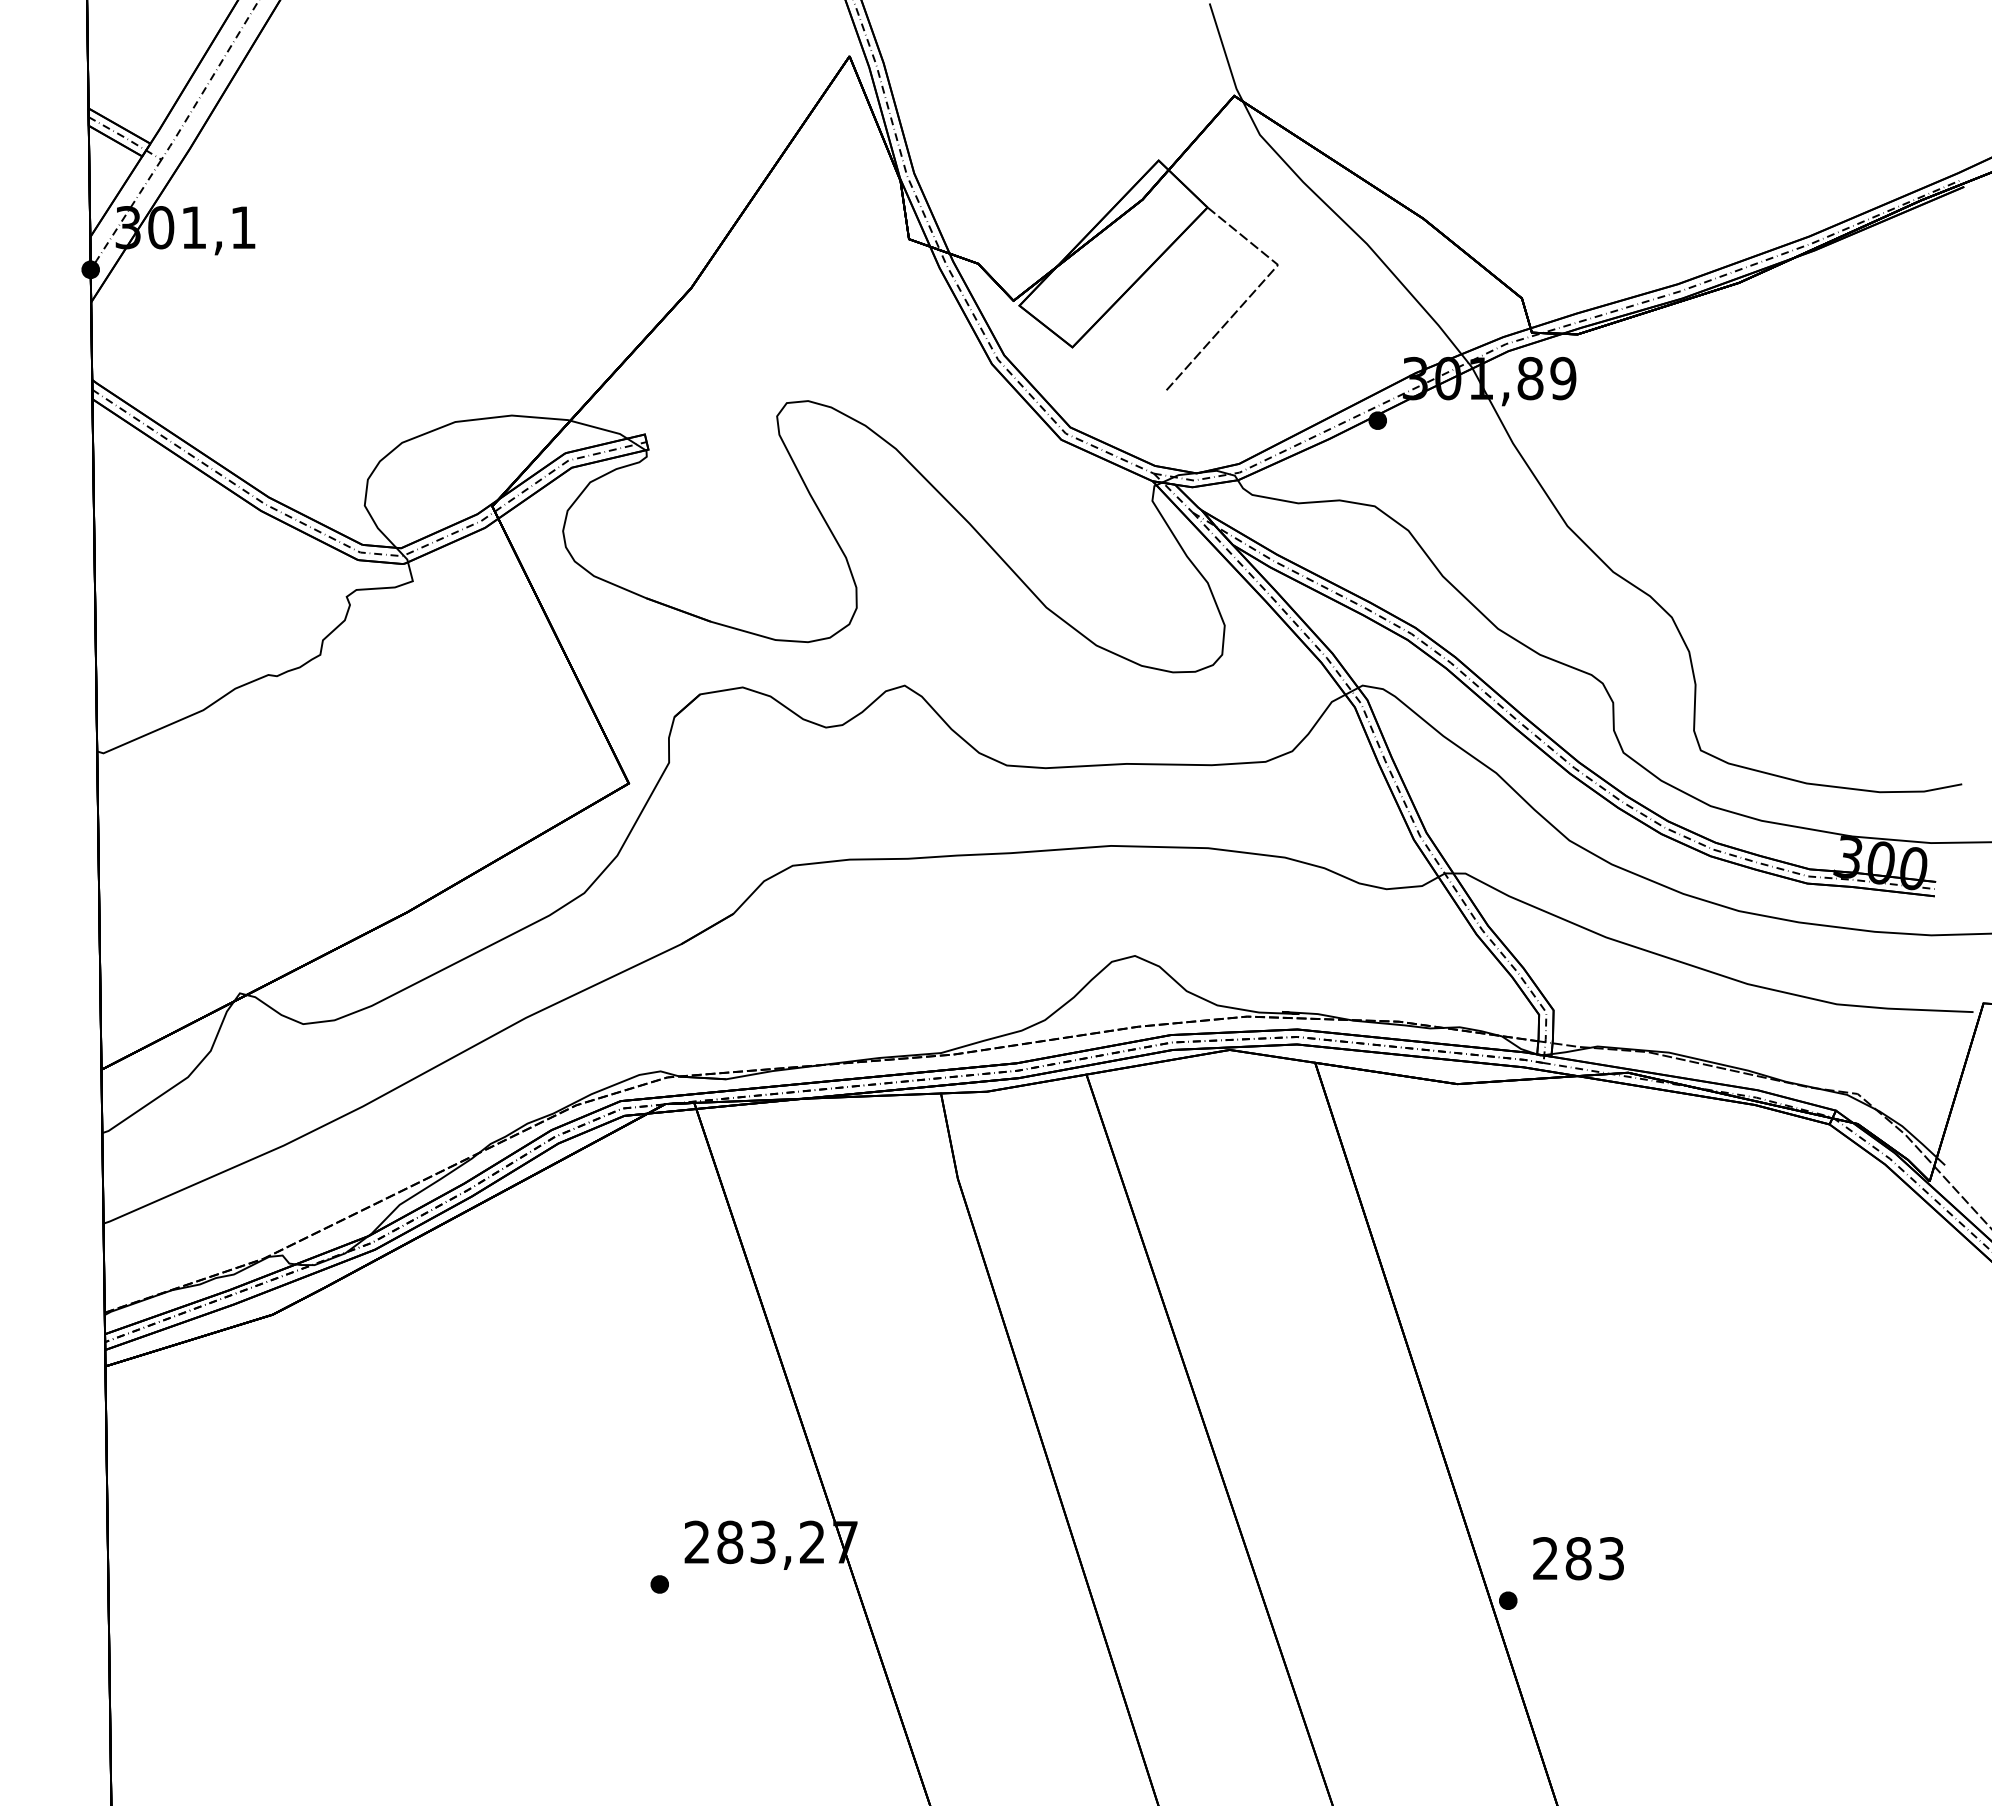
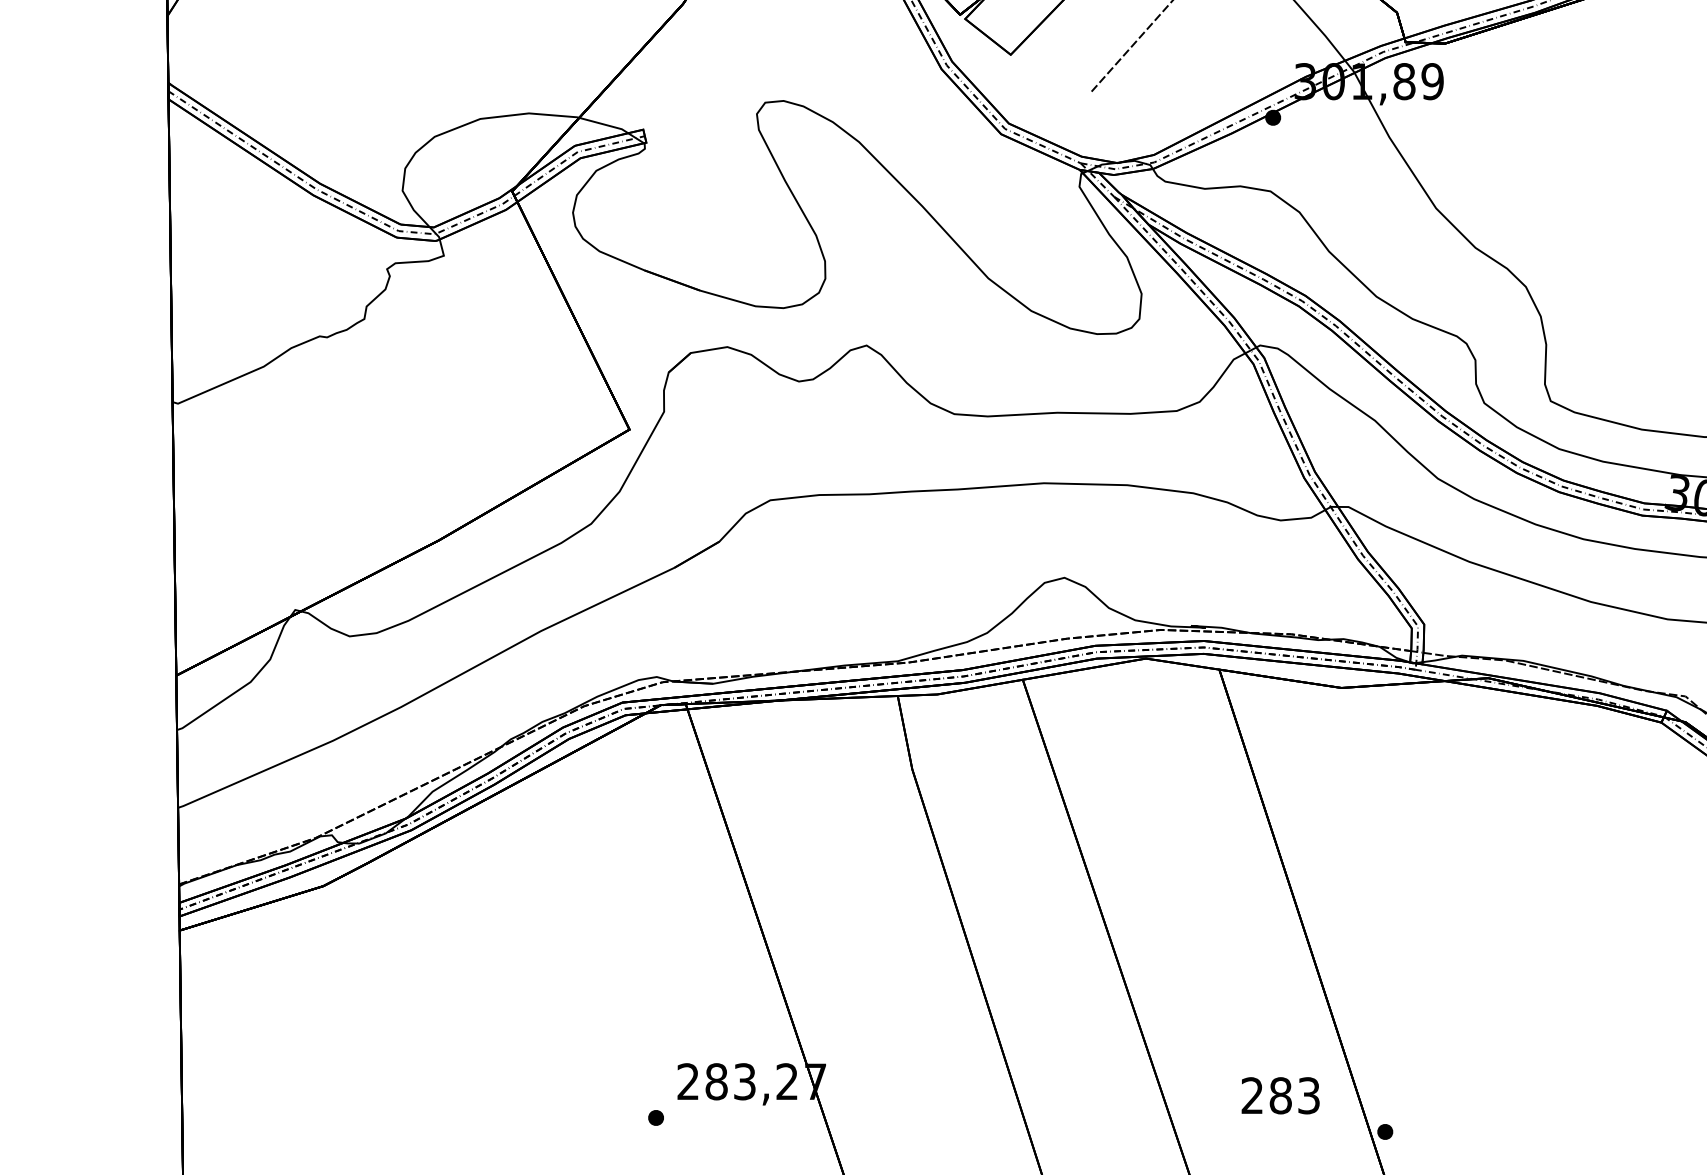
text: (1578, 1558) -> (1280, 1095), moved

